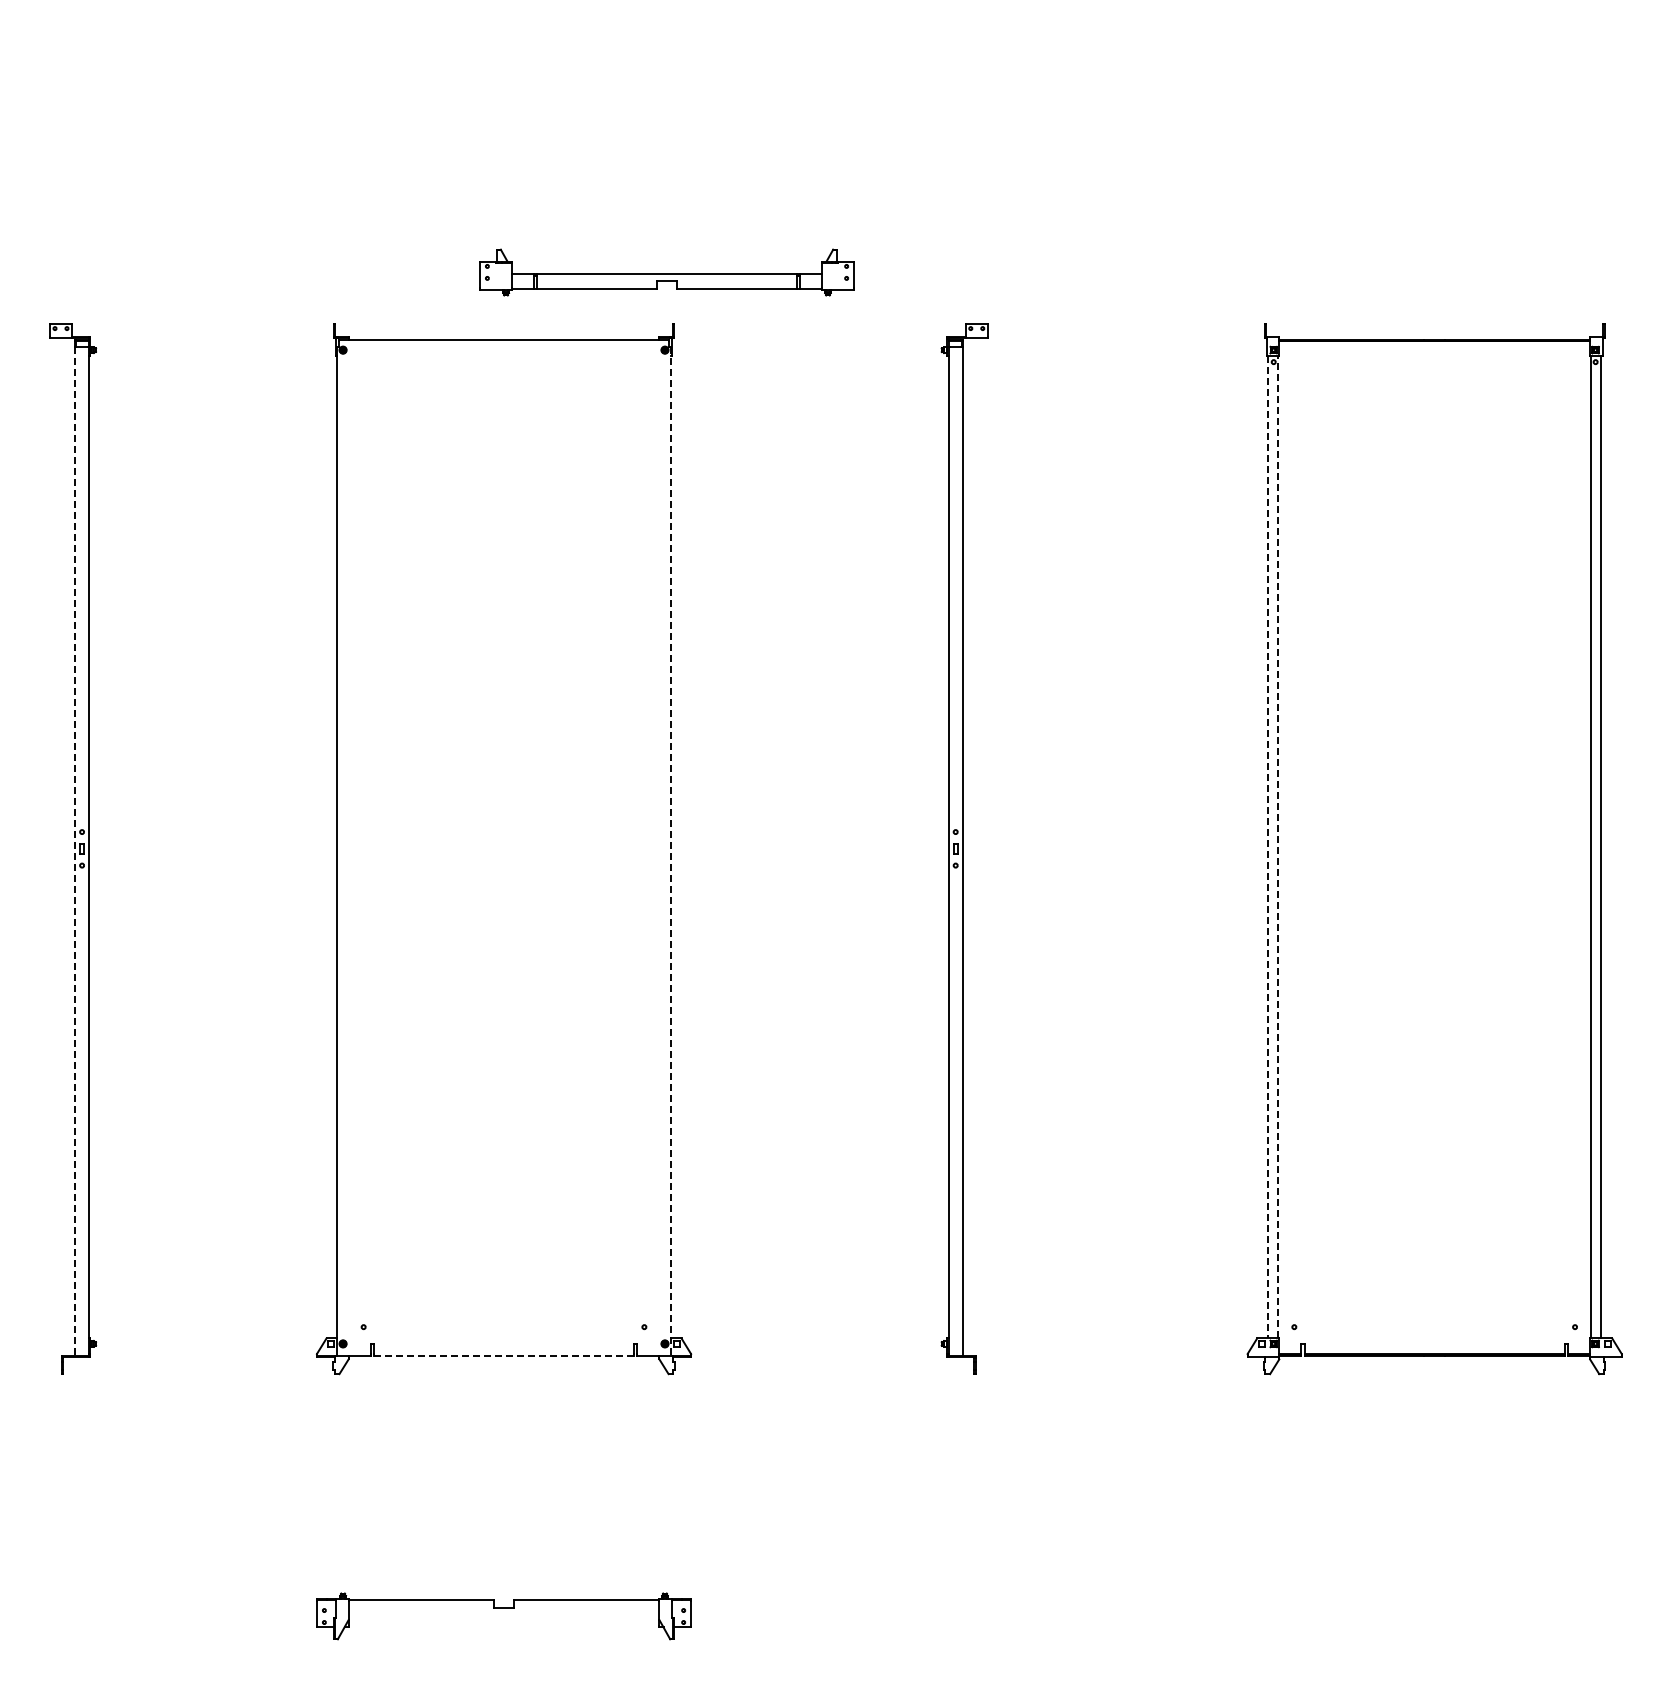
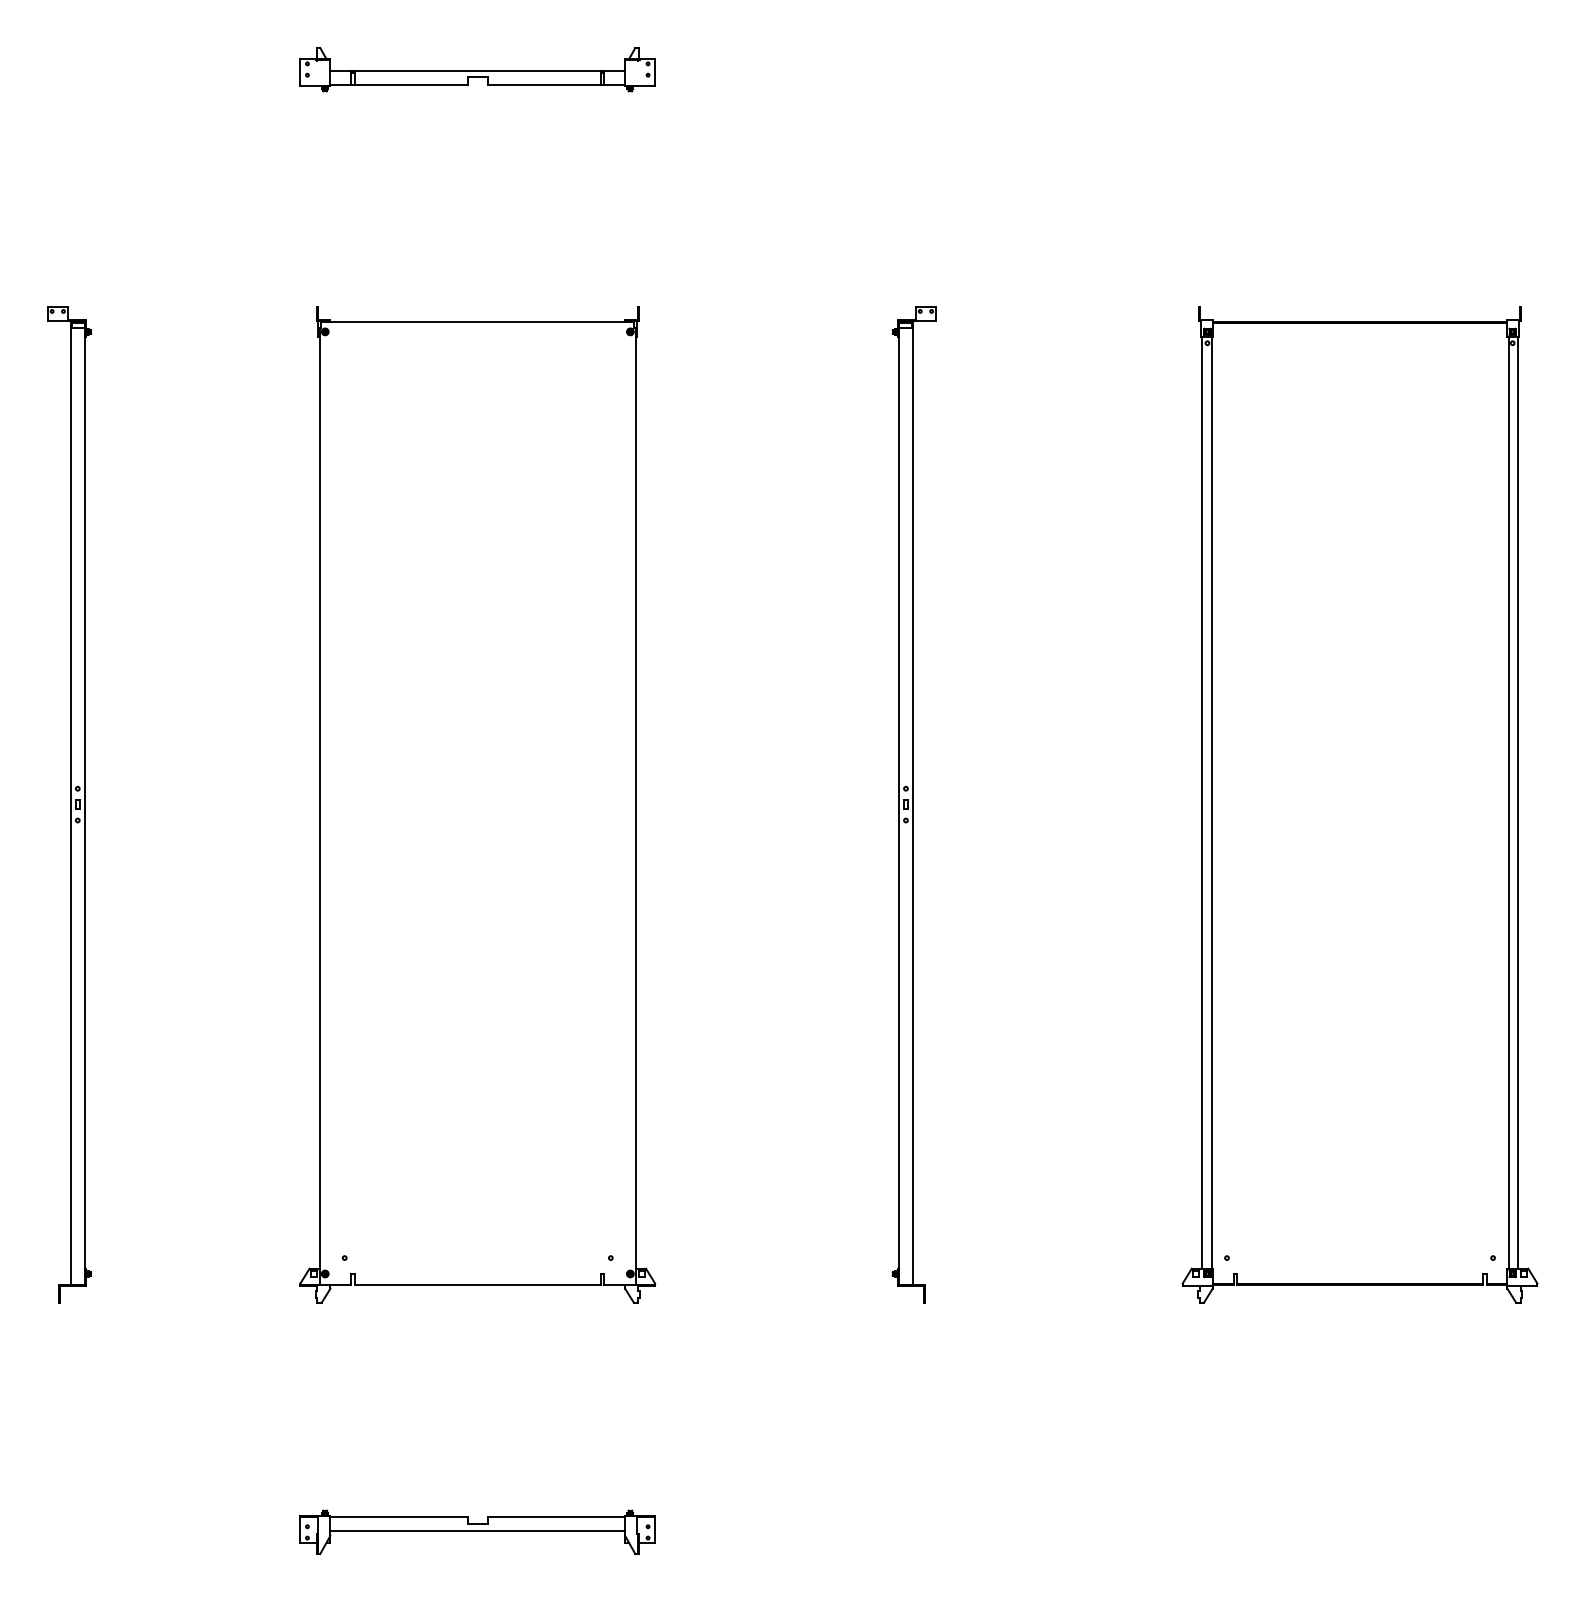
part: (666, 272) -> (477, 69), moved
line: (1278, 846) -> (1211, 802), dashed -> solid
line: (1268, 847) -> (1202, 803), dashed -> solid
line: (74, 851) -> (70, 807), dashed -> solid
line: (670, 851) -> (635, 807), dashed -> solid
line: (504, 1355) -> (478, 1284), dashed -> solid
line: (503, 1614) -> (477, 1530), added

